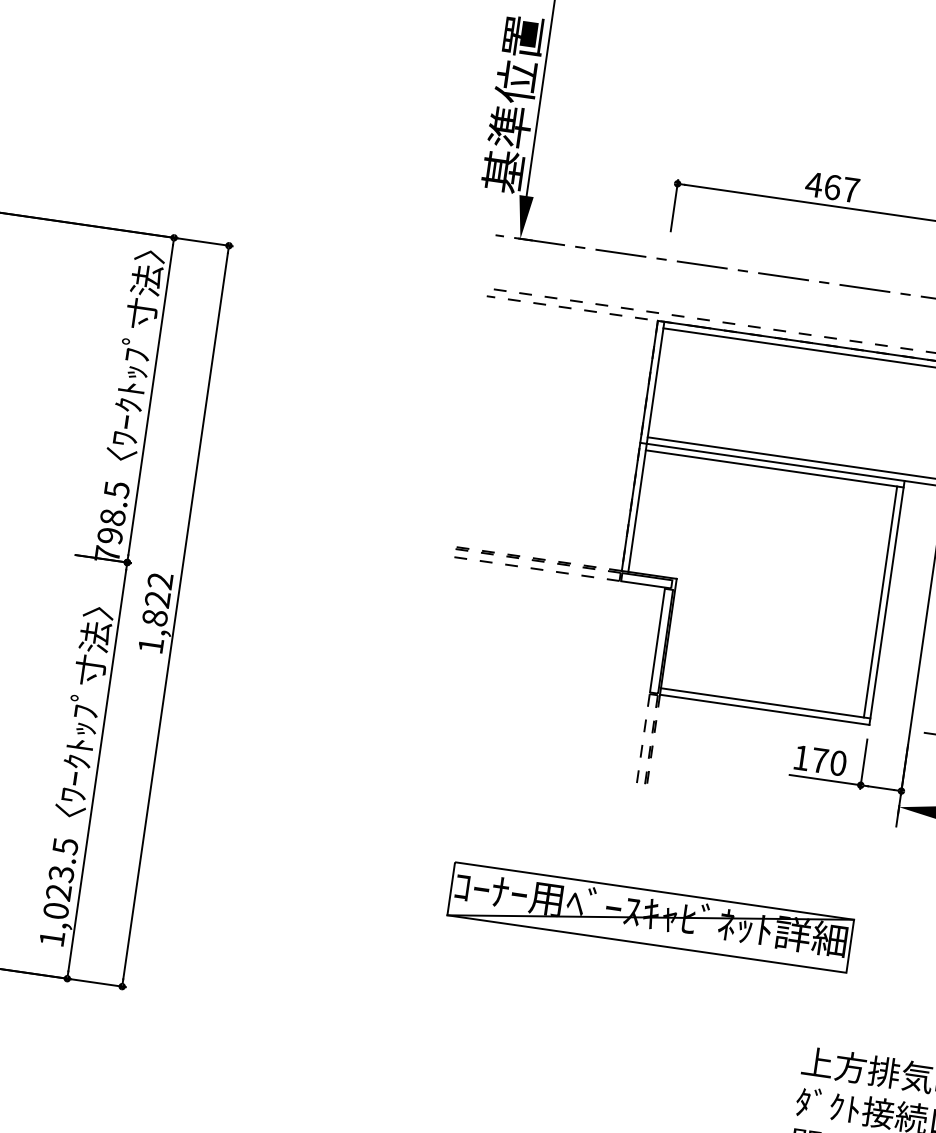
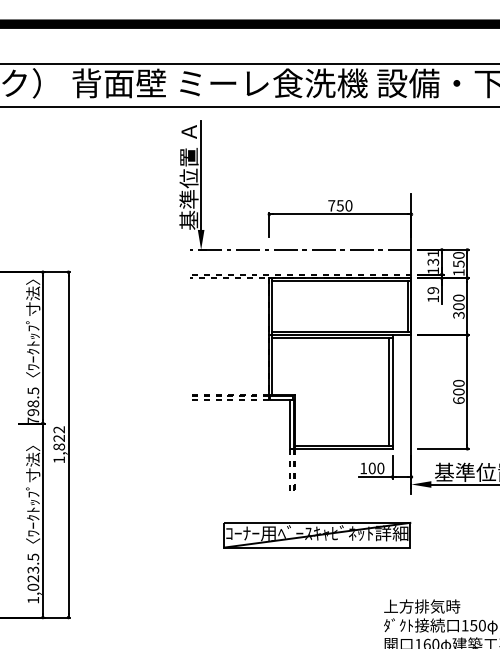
text: (830, 186) -> (339, 205), 467 -> 750
text: (818, 760) -> (371, 468), 170 -> 100
part: (651, 918) -> (317, 535), moved

